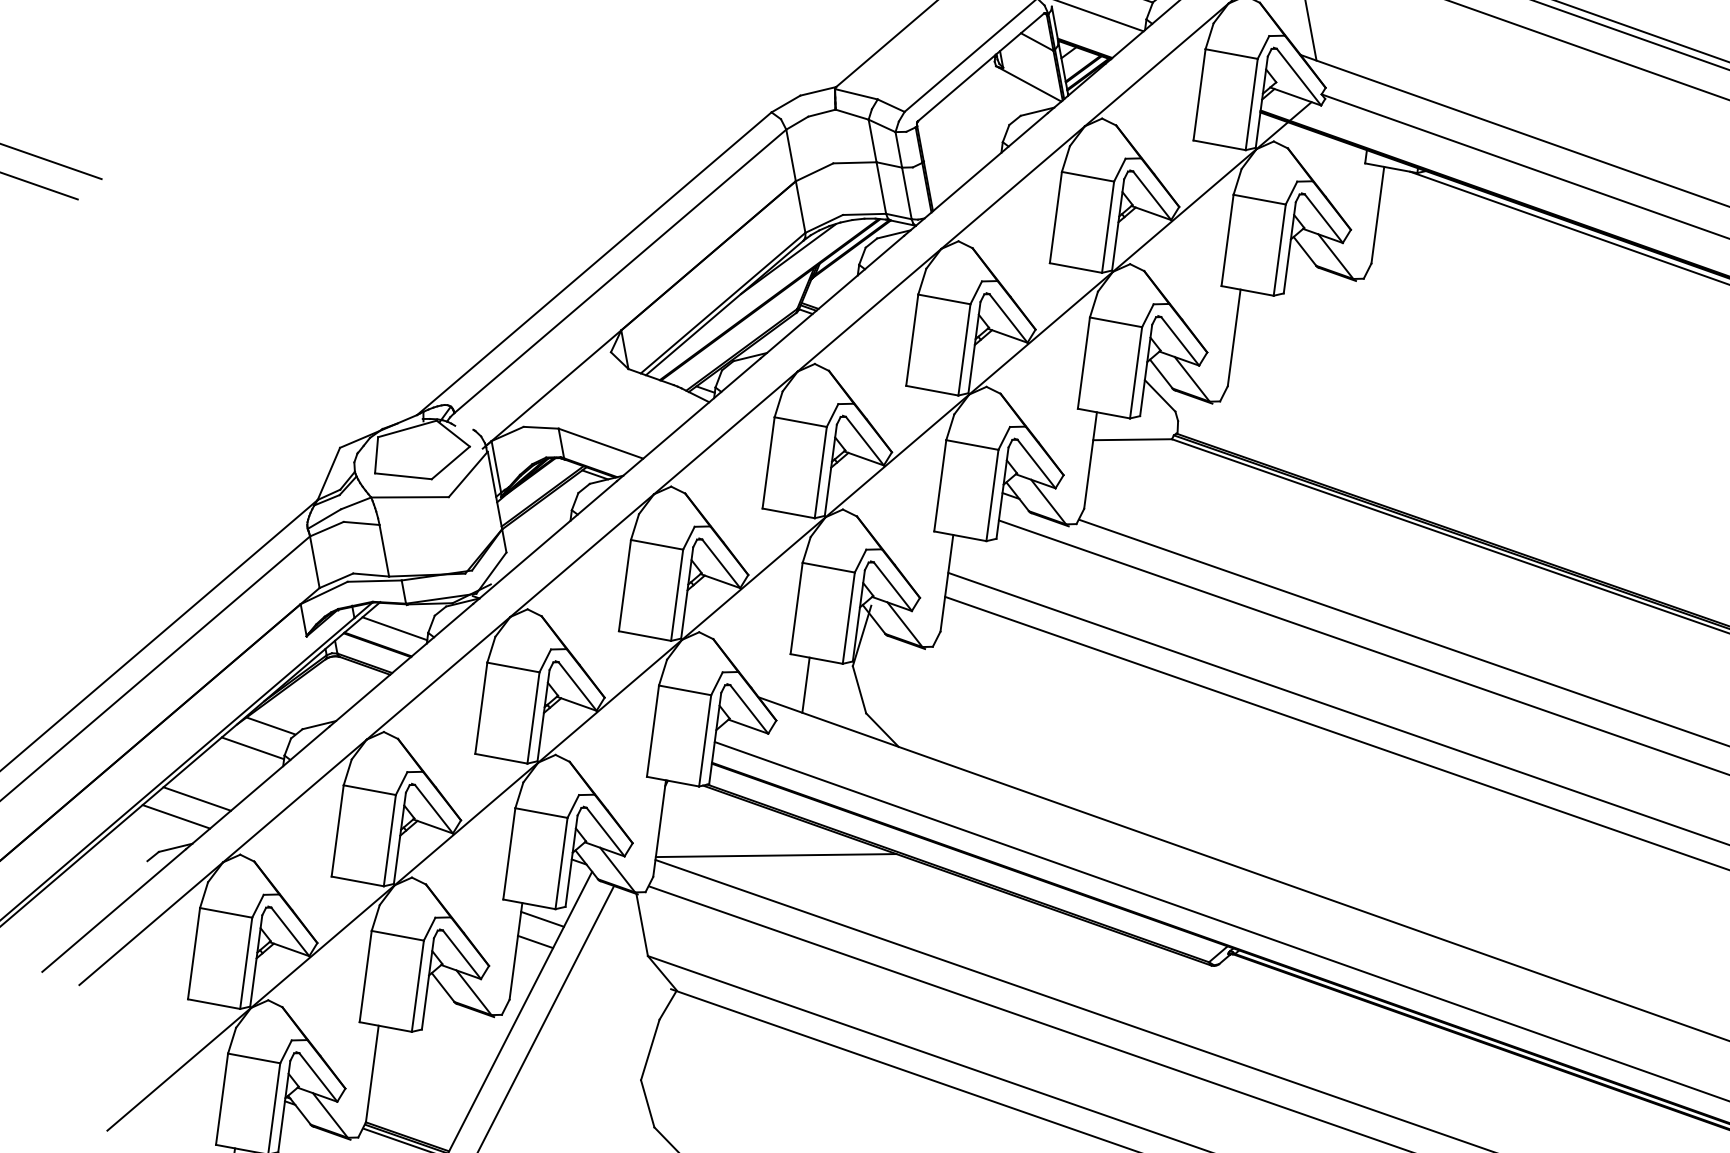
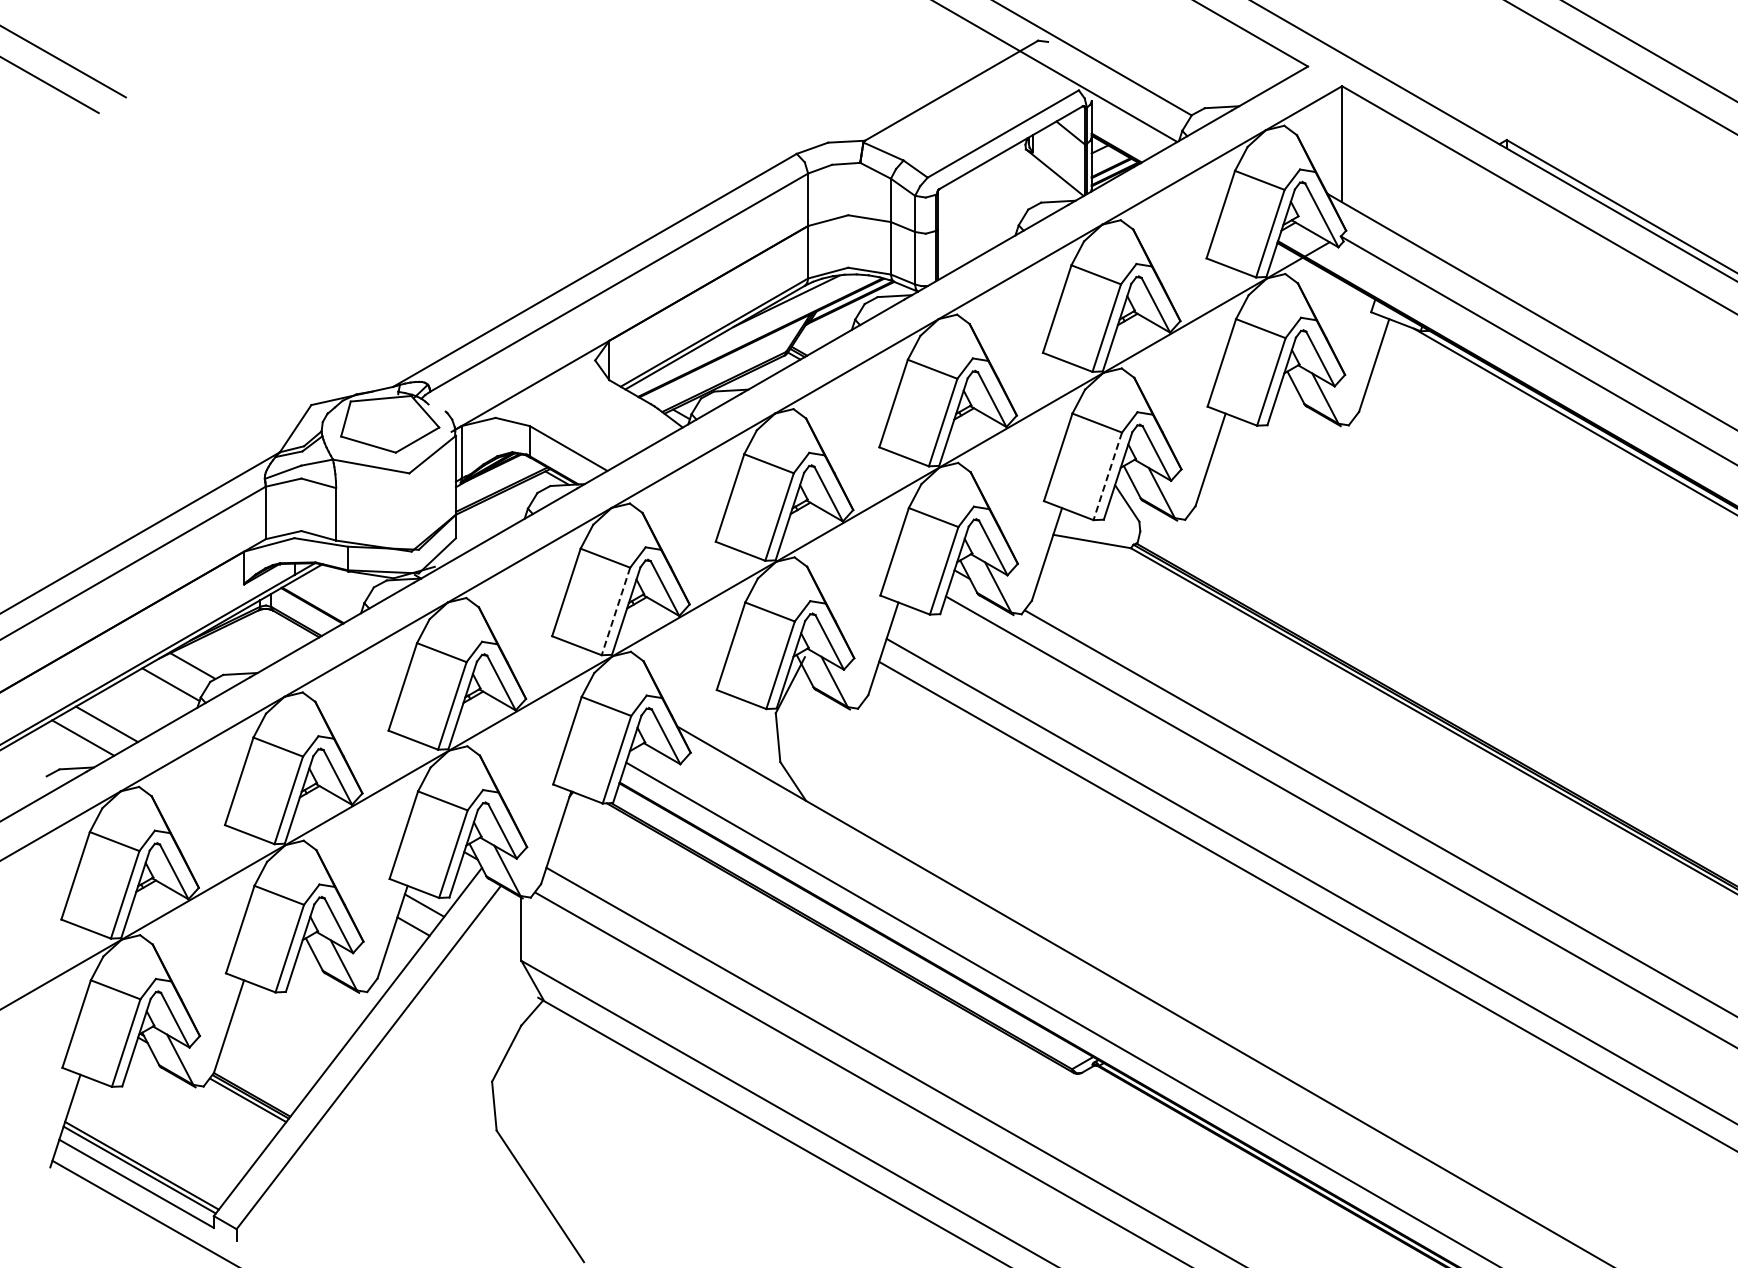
line: (1135, 372) -> (1107, 476), solid -> dashed
line: (676, 595) -> (615, 611), solid -> dashed
line: (394, 628) -> (332, 592), removed
line: (805, 684) -> (725, 722), removed
line: (775, 855) -> (665, 885), removed

